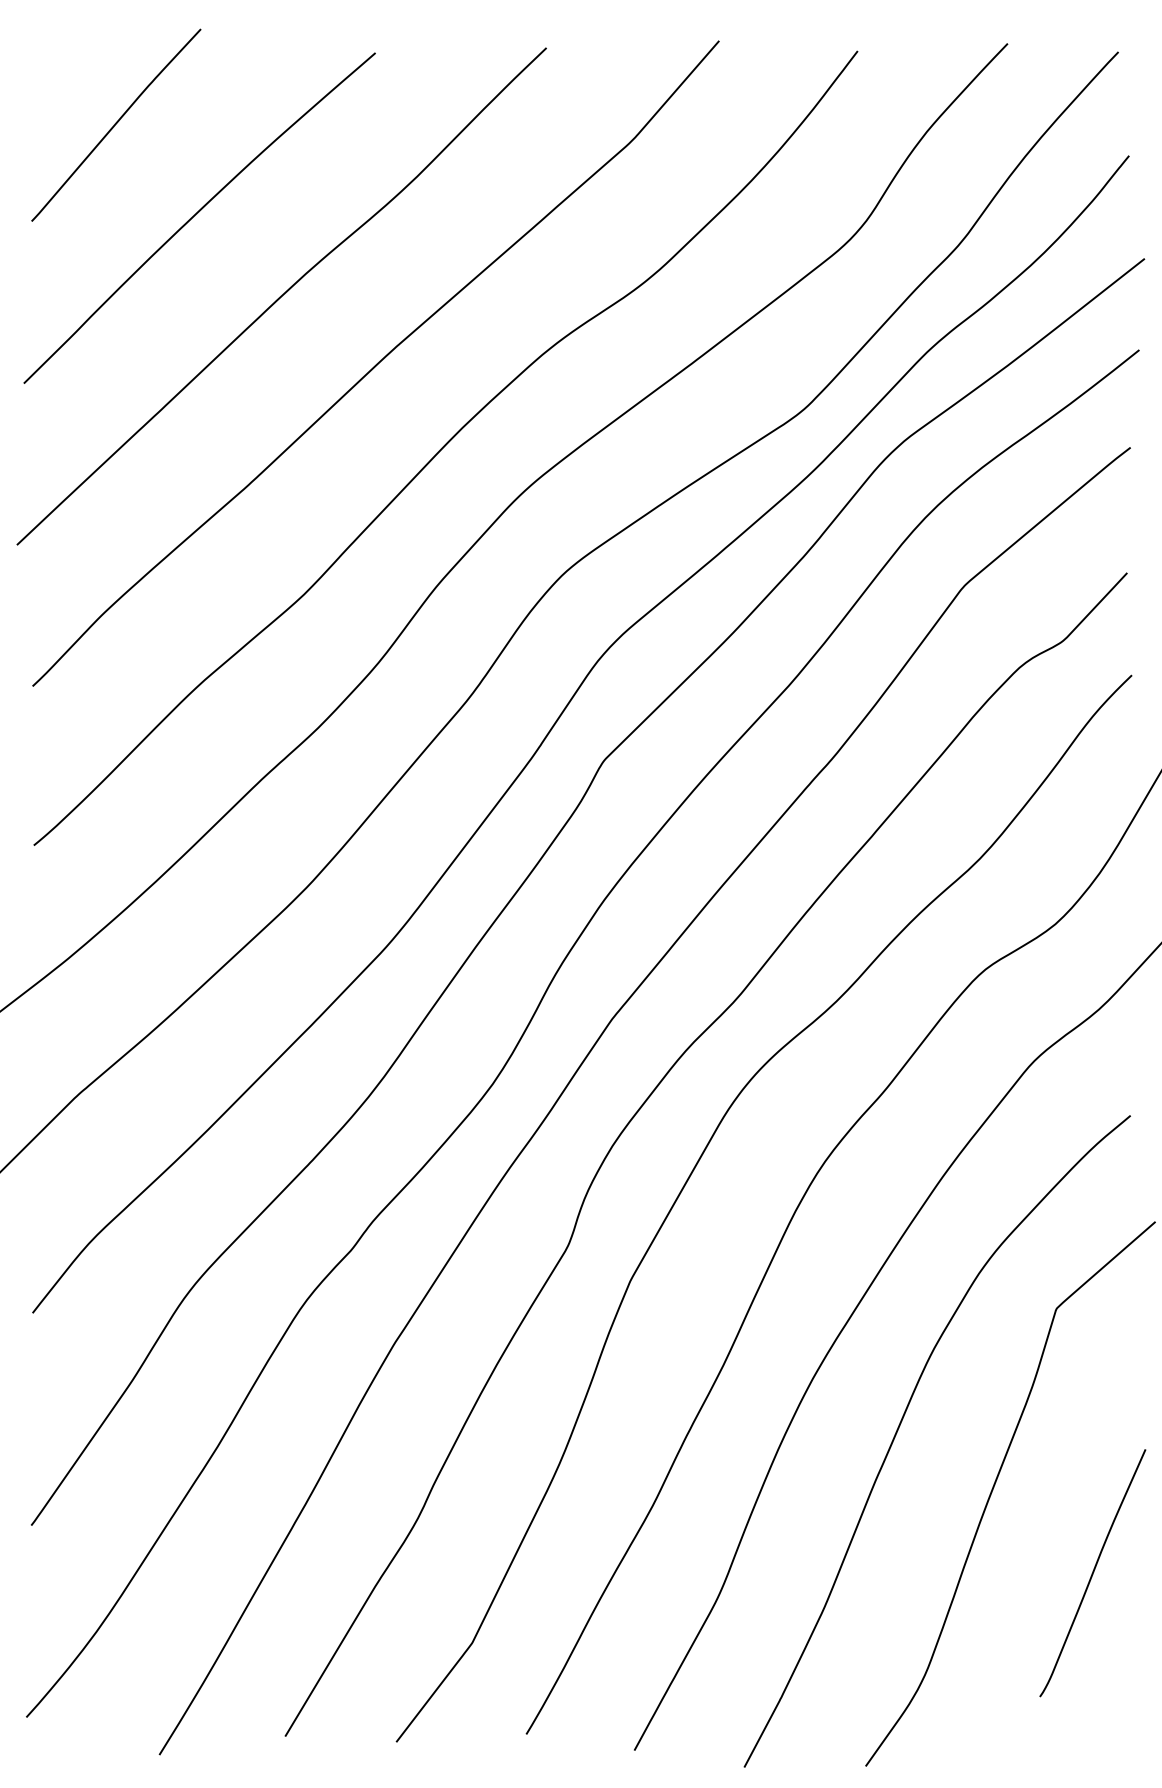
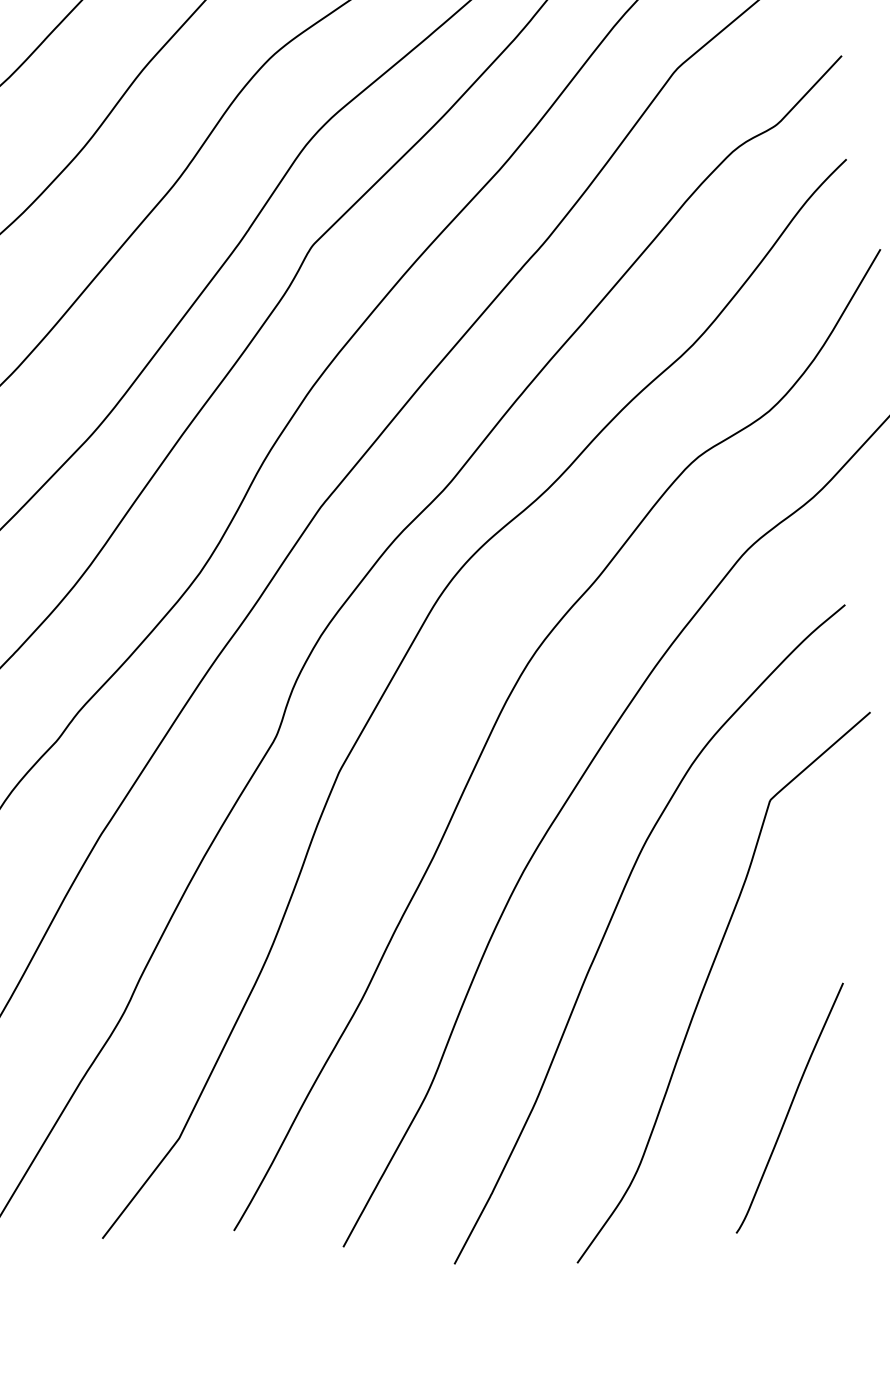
curve: (1092, 1573) -> (789, 1108), moved

